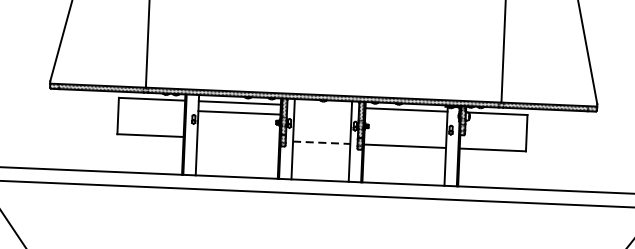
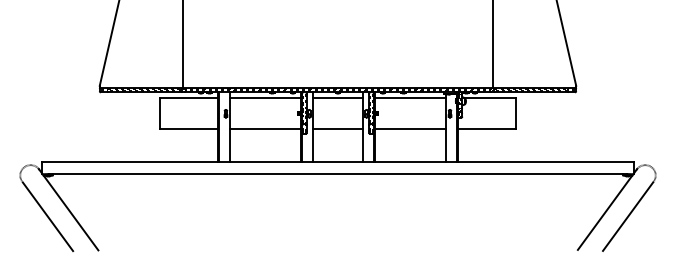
line: (322, 106) -> (337, 97), added
line: (239, 112) -> (265, 129), moved
line: (321, 142) -> (337, 129), dashed -> solid

